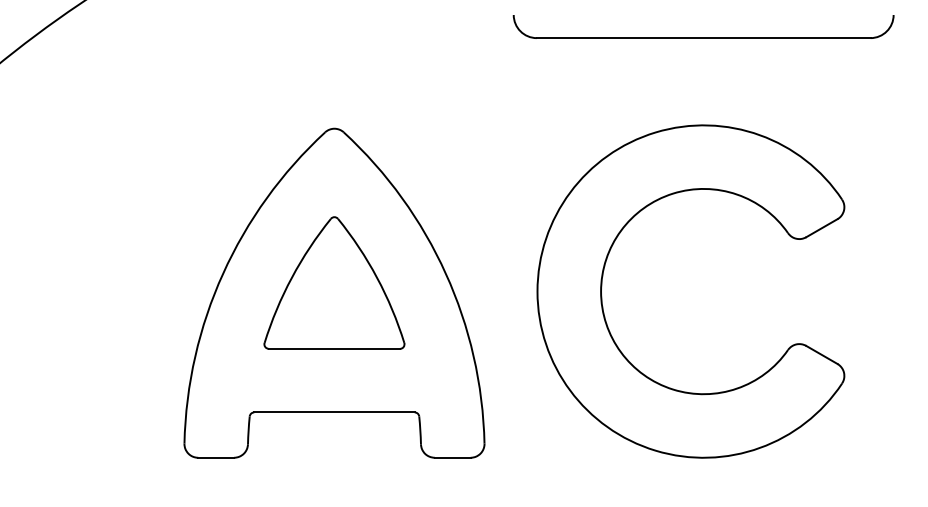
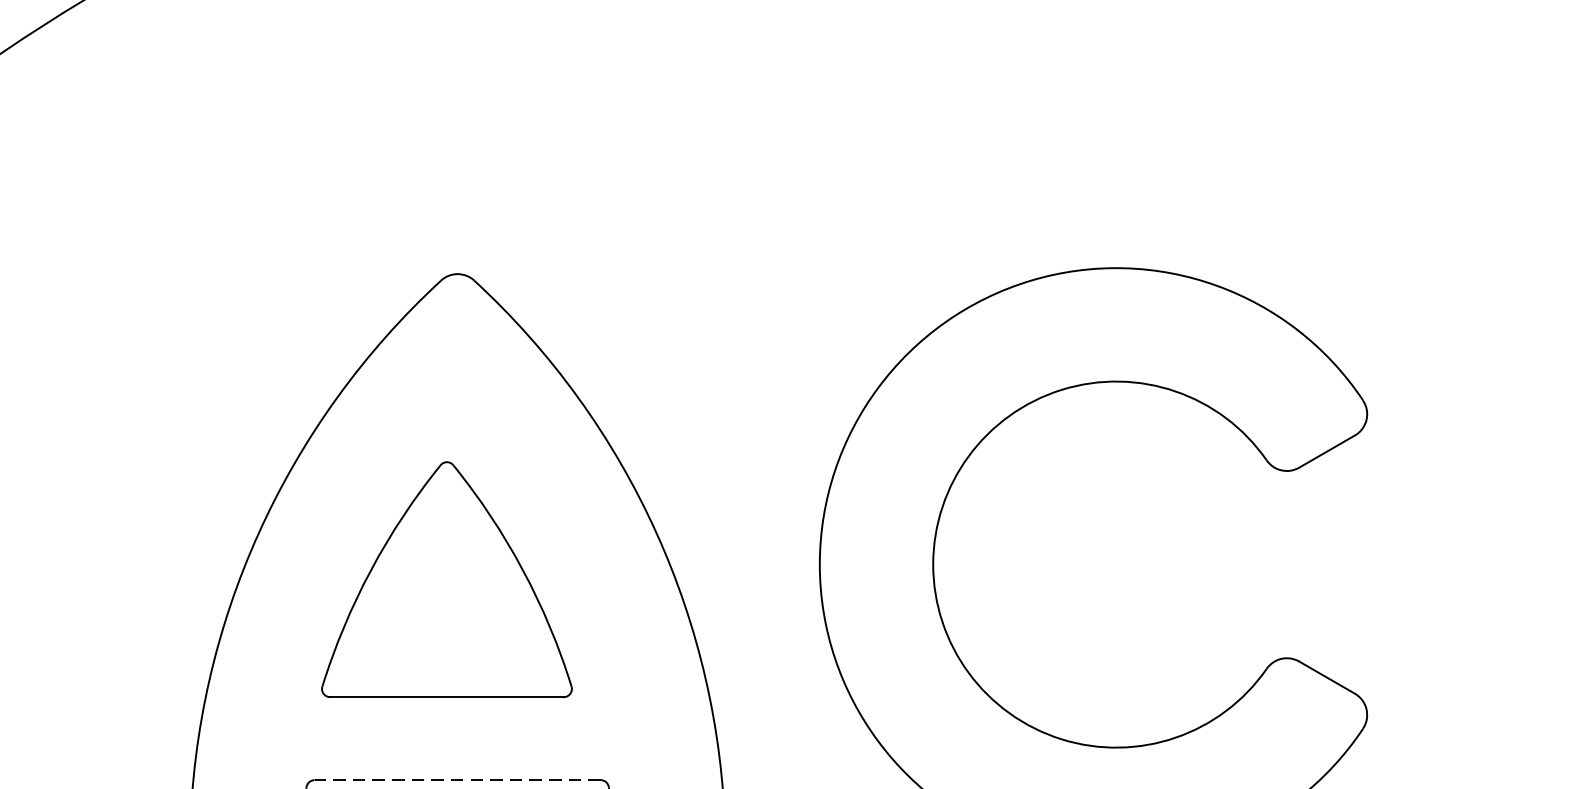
part: (703, 37) -> (1115, 111), removed
part: (334, 282) -> (447, 578), moved
line: (333, 412) -> (455, 780), solid -> dashed

